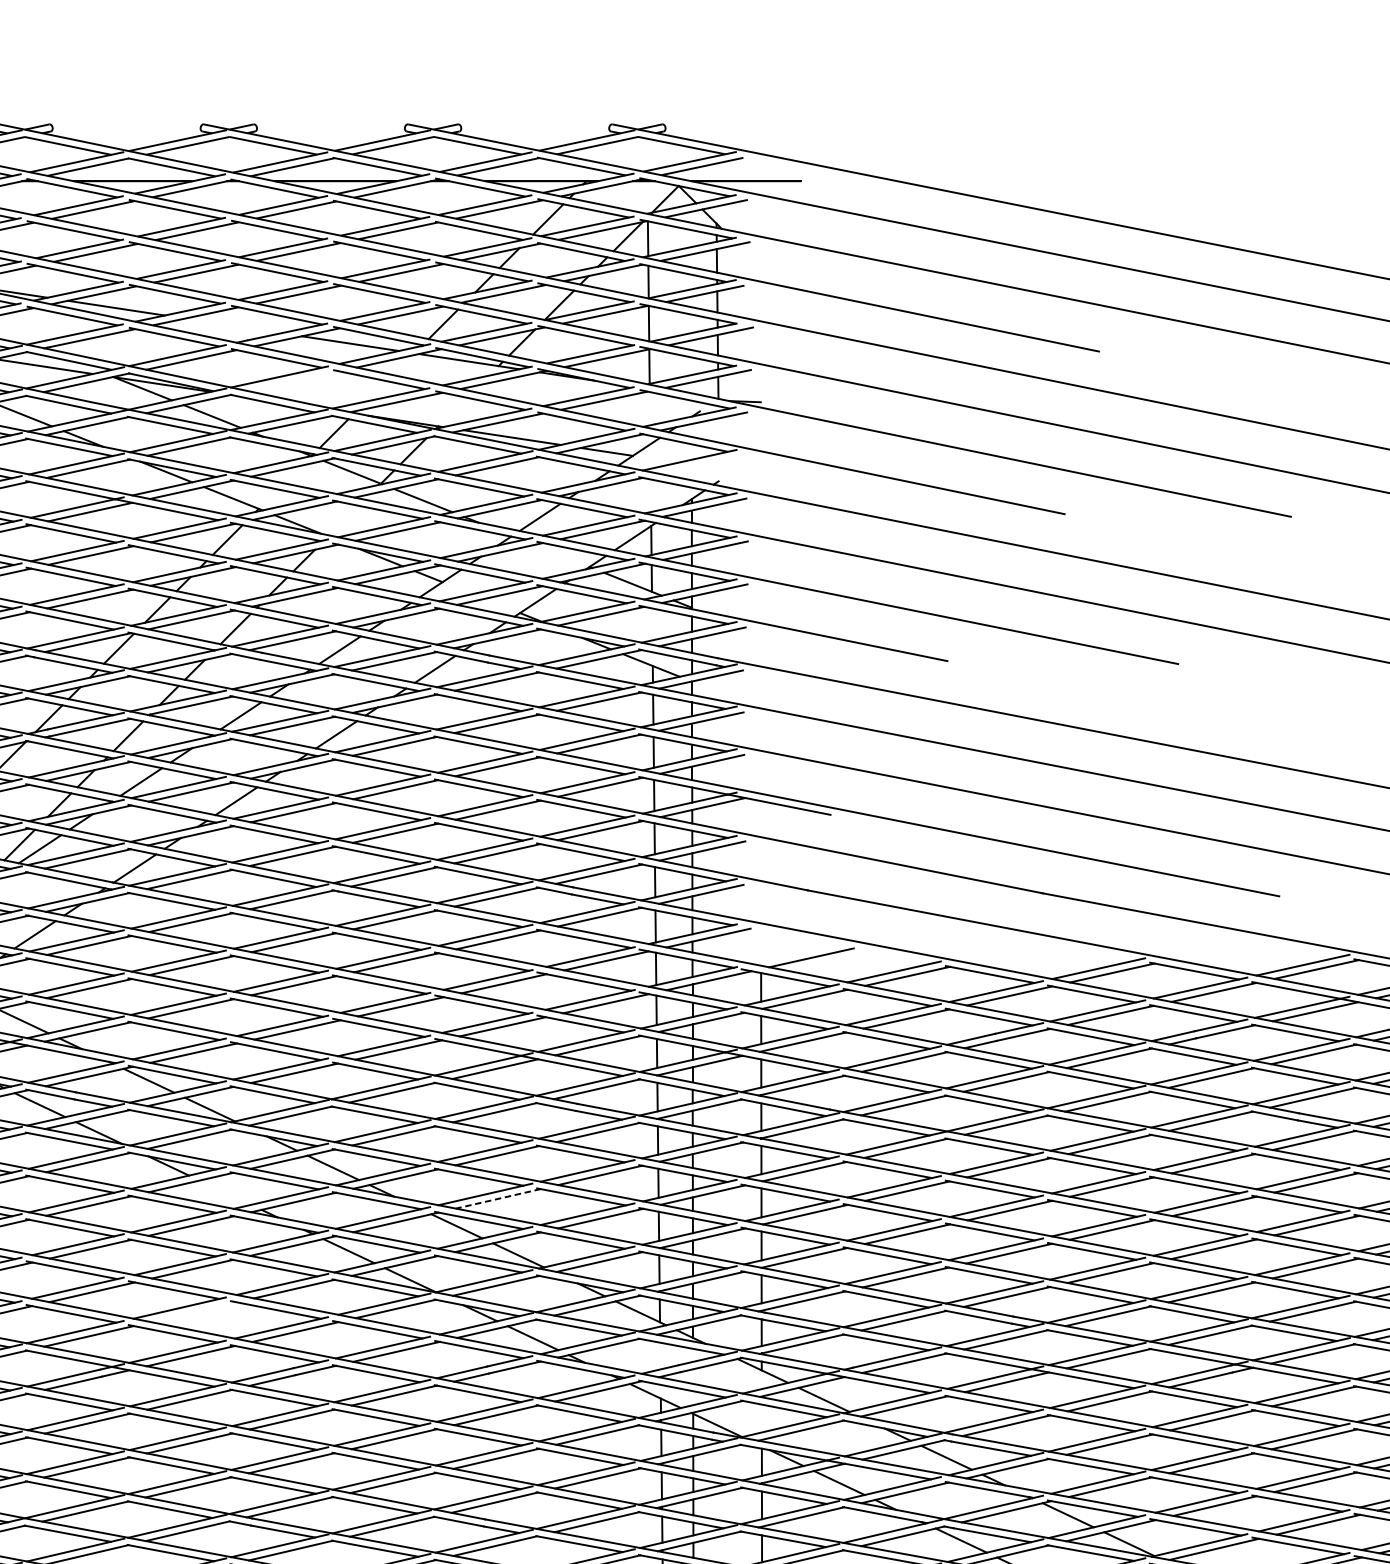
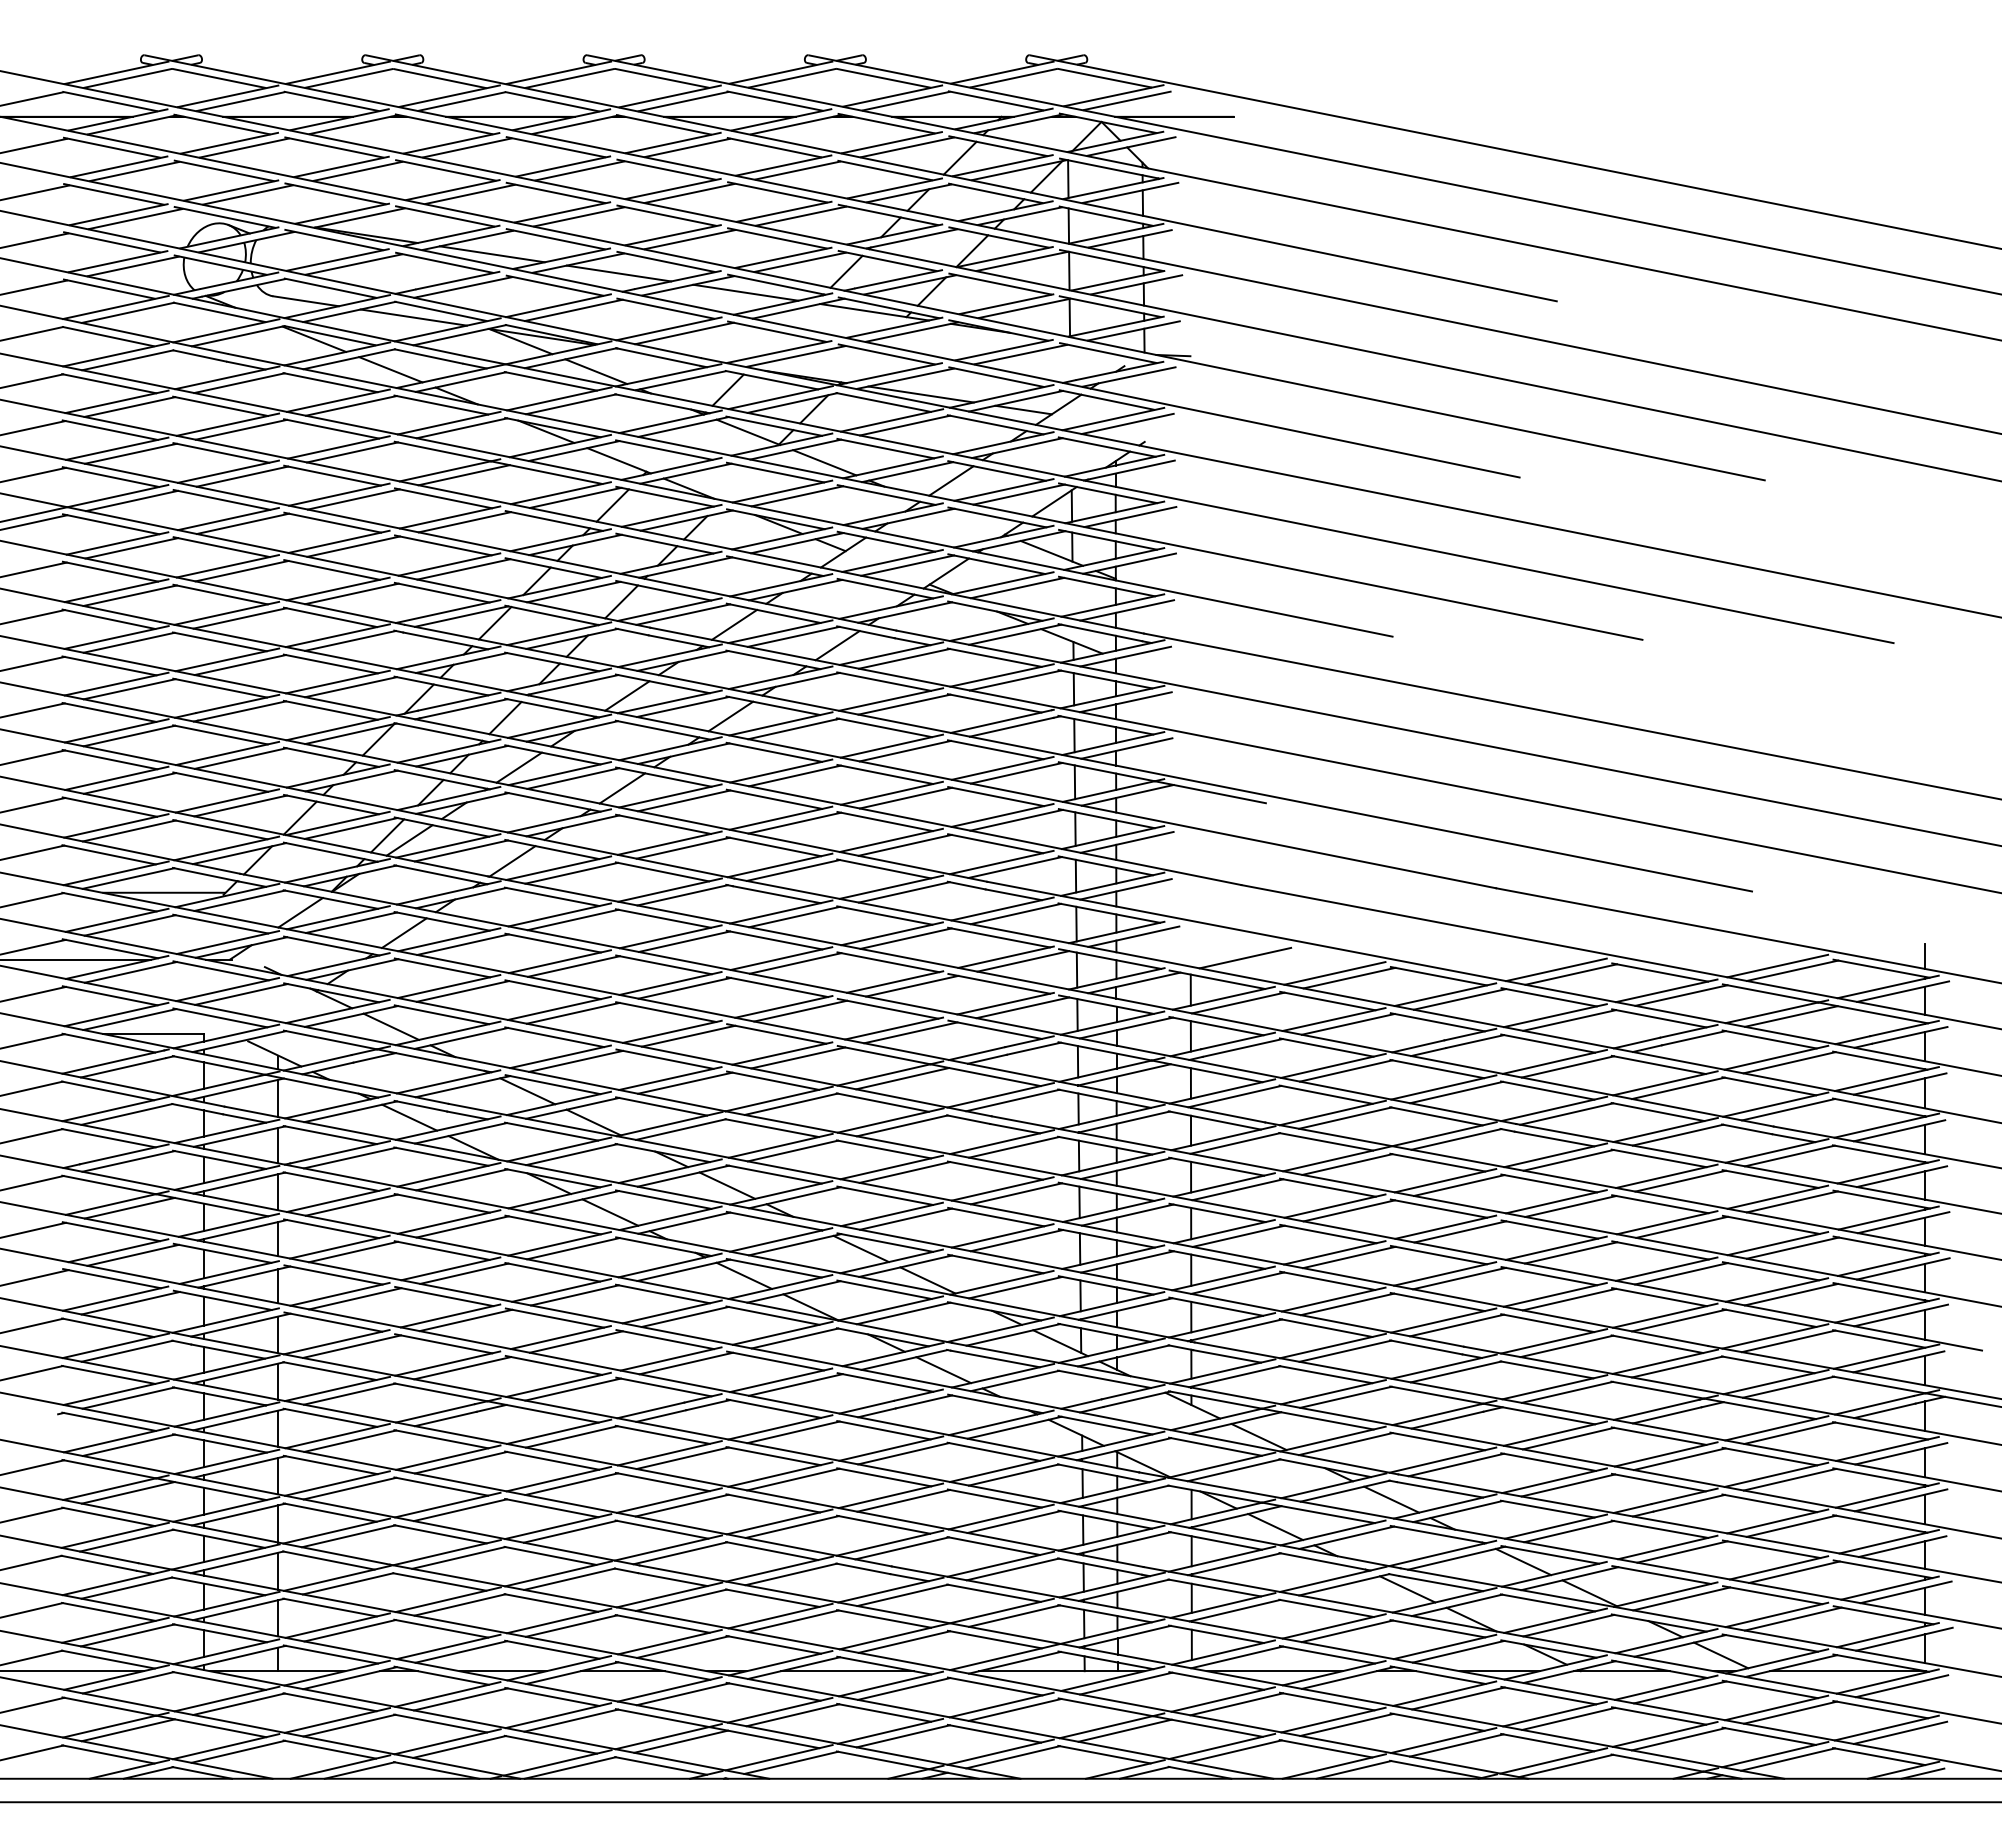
line: (232, 325) -> (618, 273), added
line: (293, 381) -> (684, 333), added
line: (702, 464) -> (1127, 423), added
line: (225, 1192) -> (610, 1212), added
line: (497, 1199) -> (905, 1219), dashed -> solid
line: (193, 1311) -> (575, 1341), added

